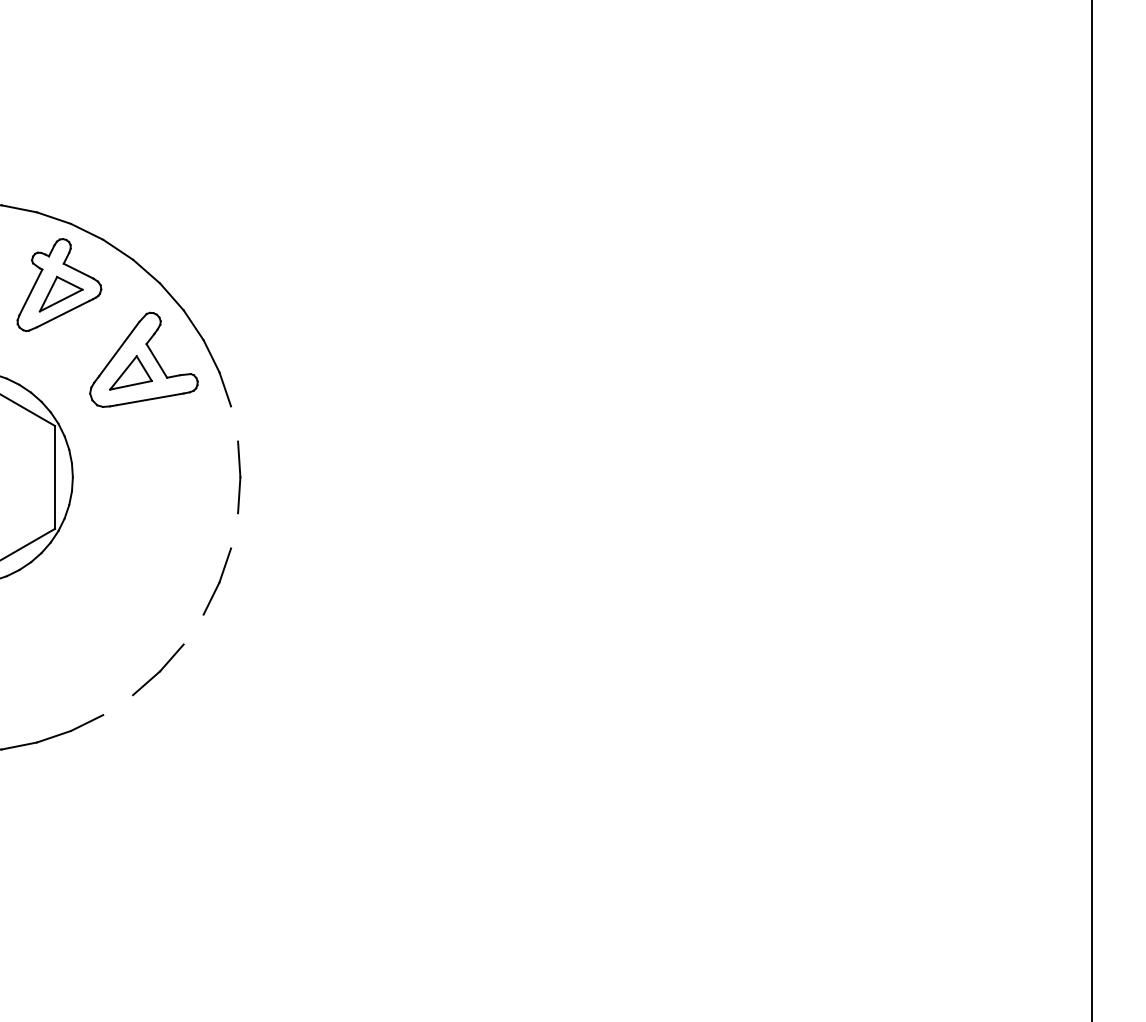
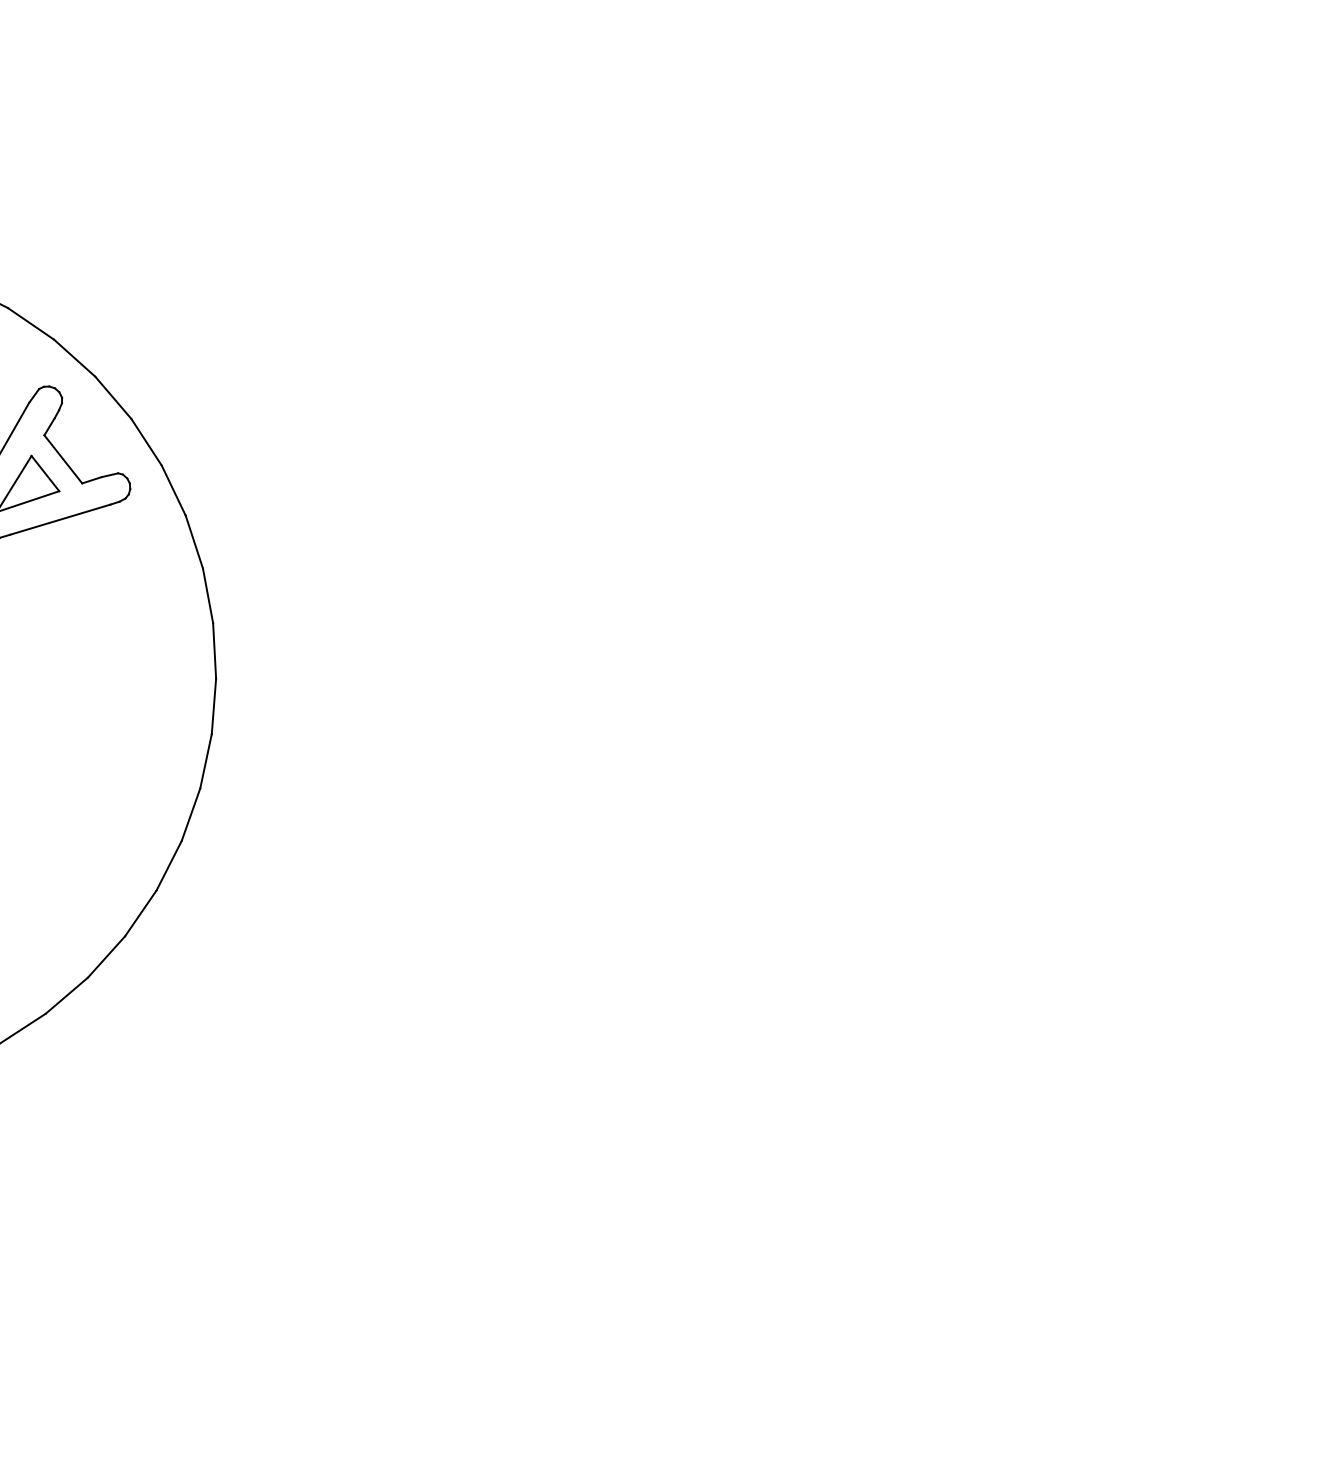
line: (234, 423) -> (194, 541), added
line: (234, 530) -> (213, 705), added
line: (193, 629) -> (168, 865), added
line: (118, 705) -> (67, 996), added

